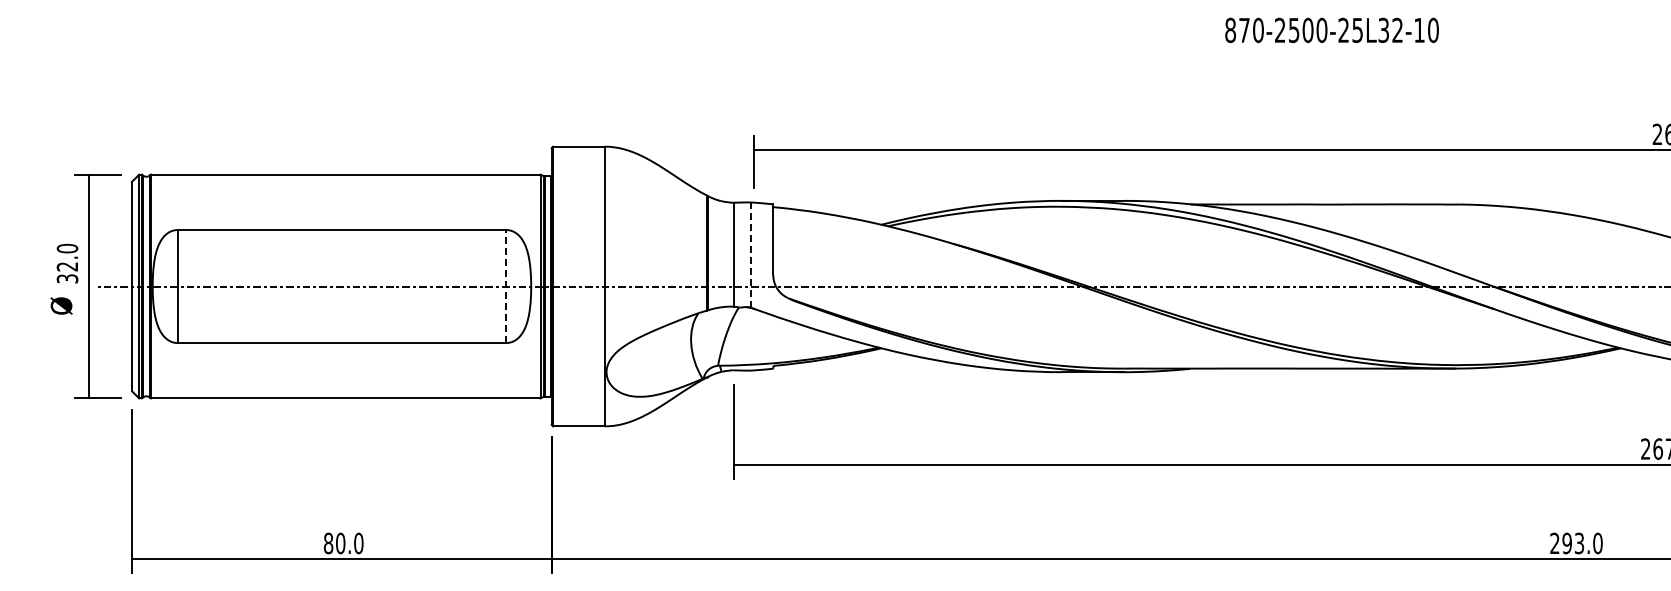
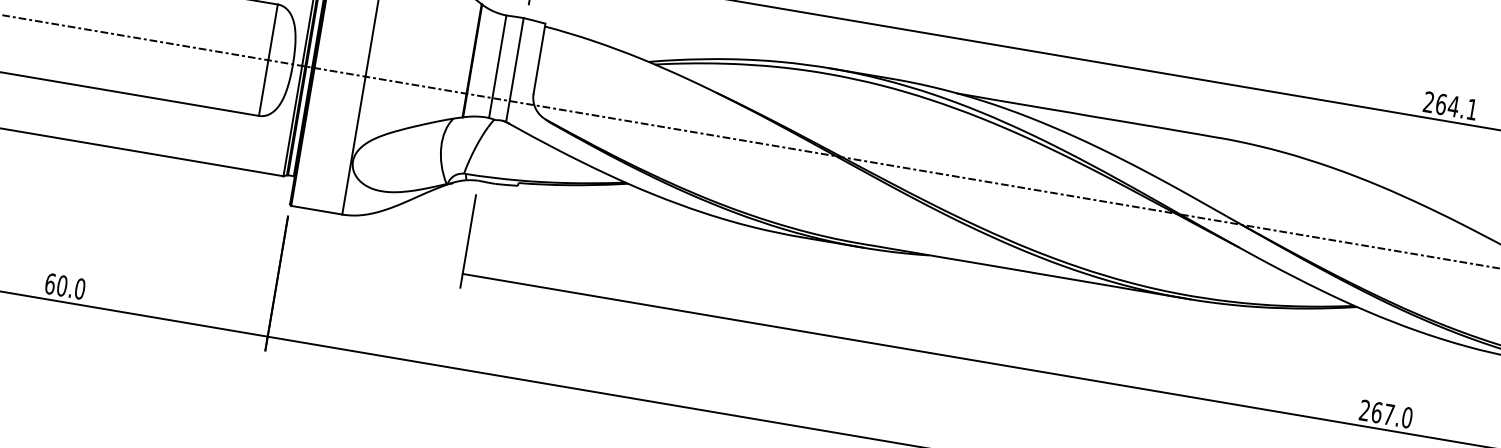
line: (750, 255) -> (514, 70), dashed -> solid
line: (506, 286) -> (268, 60), dashed -> solid
text: (328, 543) -> (50, 283), 80.0 -> 60.0

